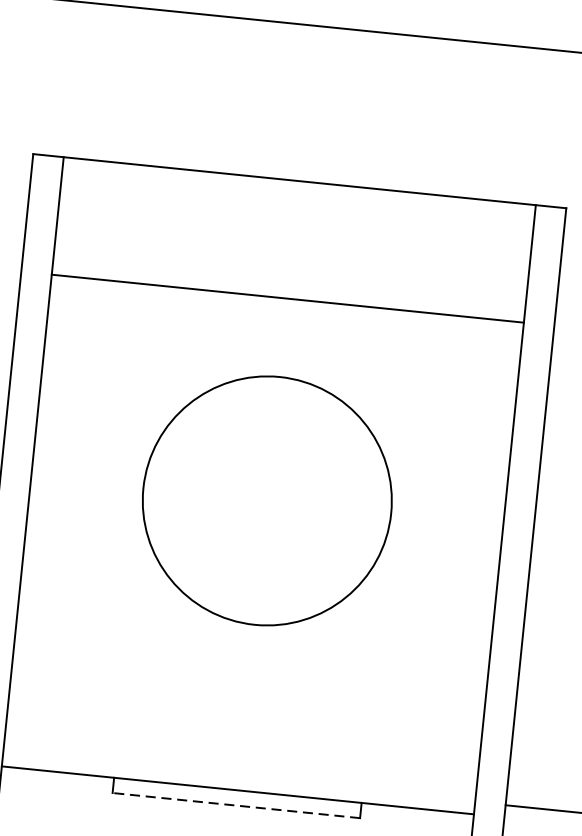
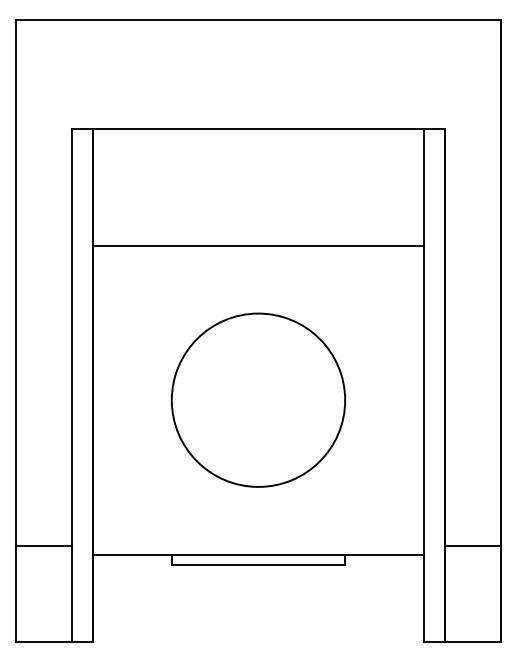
line: (287, 298) -> (258, 245), moved
circle: (267, 499) -> (258, 399), moved
line: (236, 805) -> (258, 565), dashed -> solid

